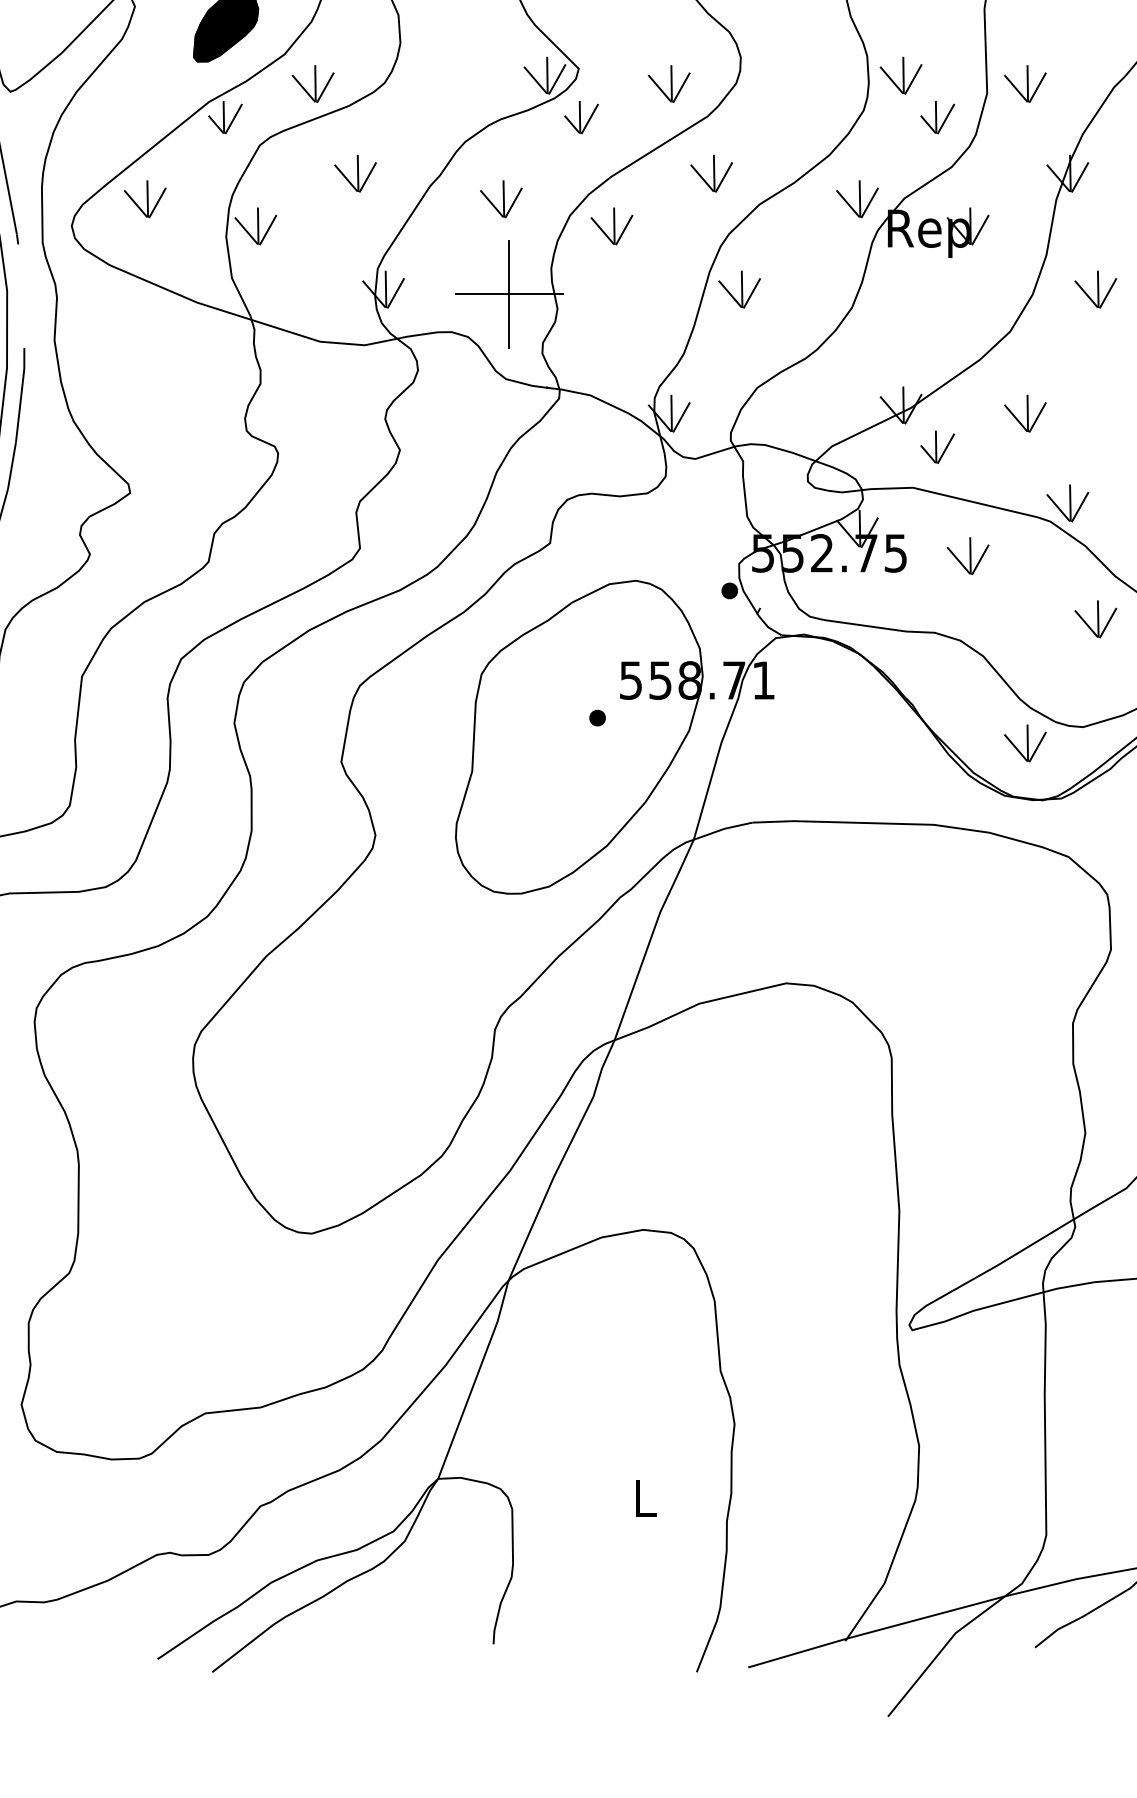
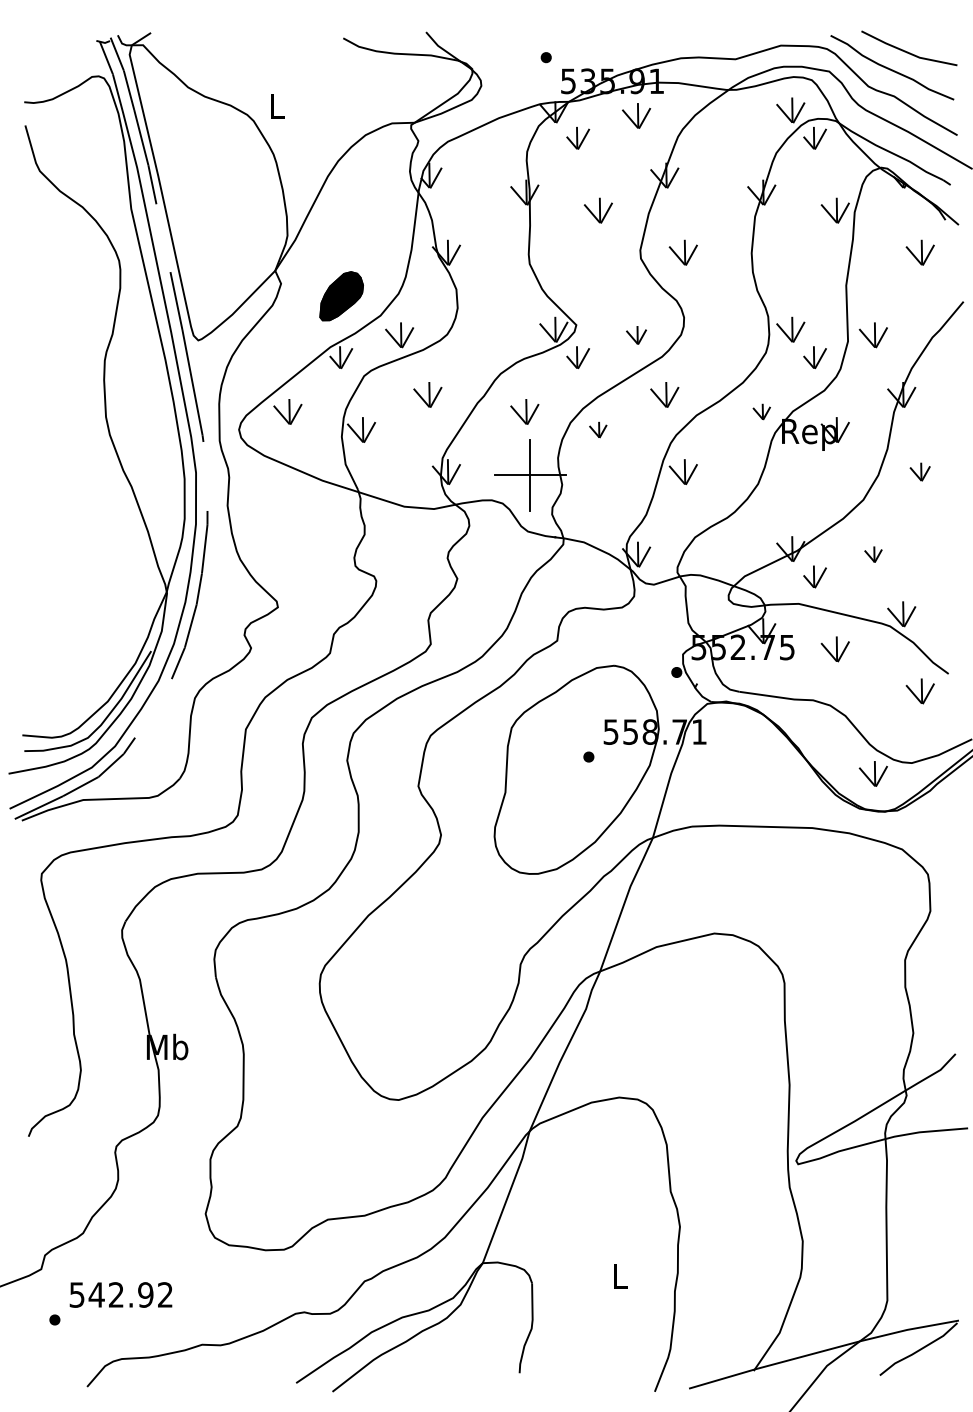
part: (669, 84) -> (636, 335), size x0.7
part: (857, 198) -> (761, 411), size x0.6
part: (610, 225) -> (597, 429), size x0.6
part: (1094, 288) -> (919, 471), size x0.7
part: (1025, 413) -> (873, 554), size x0.6

